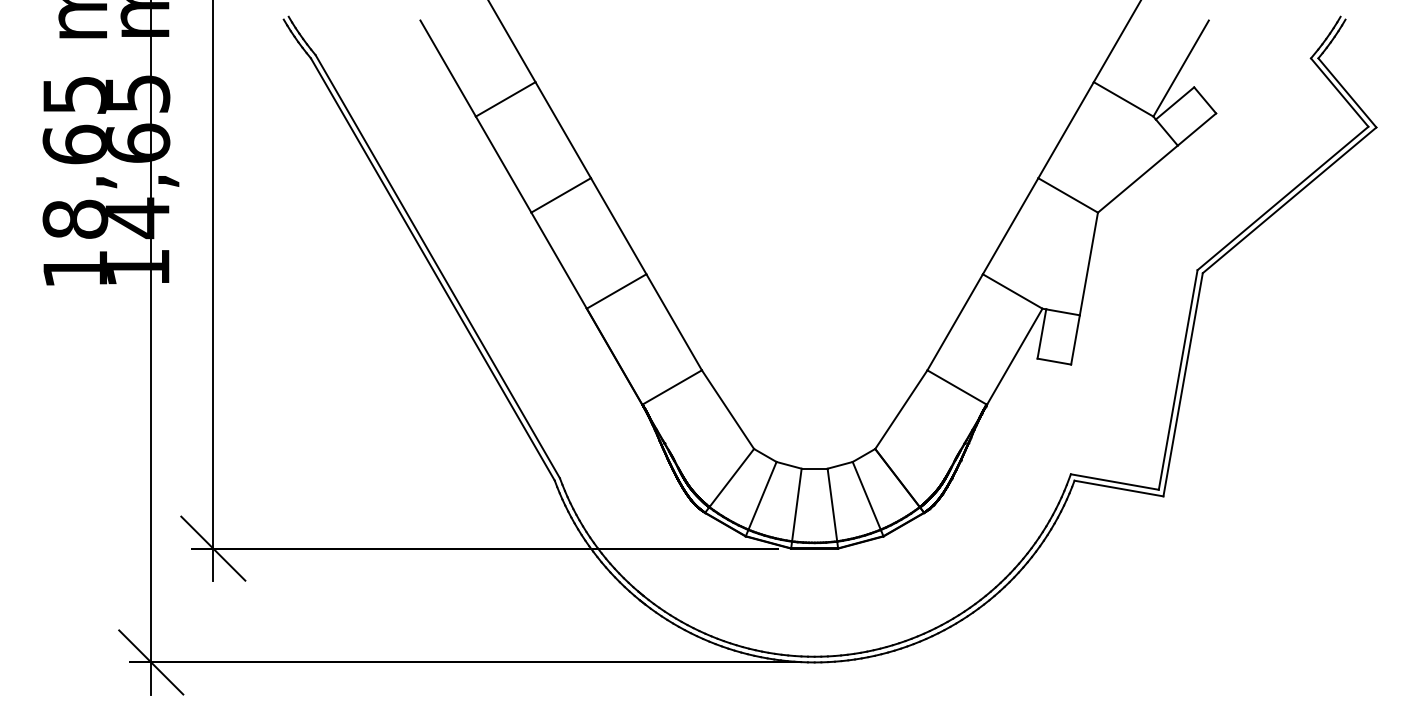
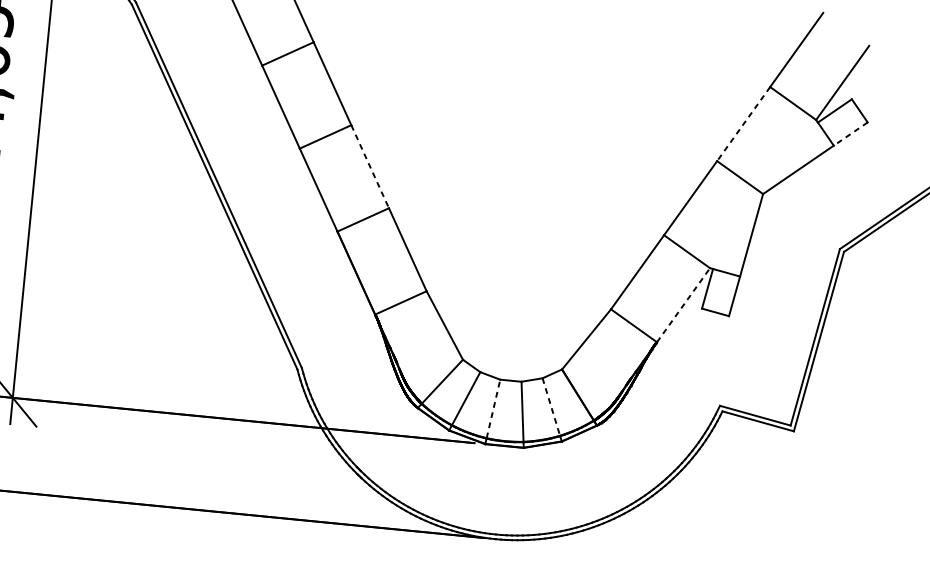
line: (1196, 129) -> (850, 133), solid -> dashed
line: (1065, 130) -> (743, 124), solid -> dashed
line: (618, 226) -> (369, 166), solid -> dashed
line: (1015, 356) -> (684, 305), solid -> dashed
line: (866, 495) -> (551, 406), solid -> dashed
line: (796, 504) -> (493, 408), solid -> dashed

